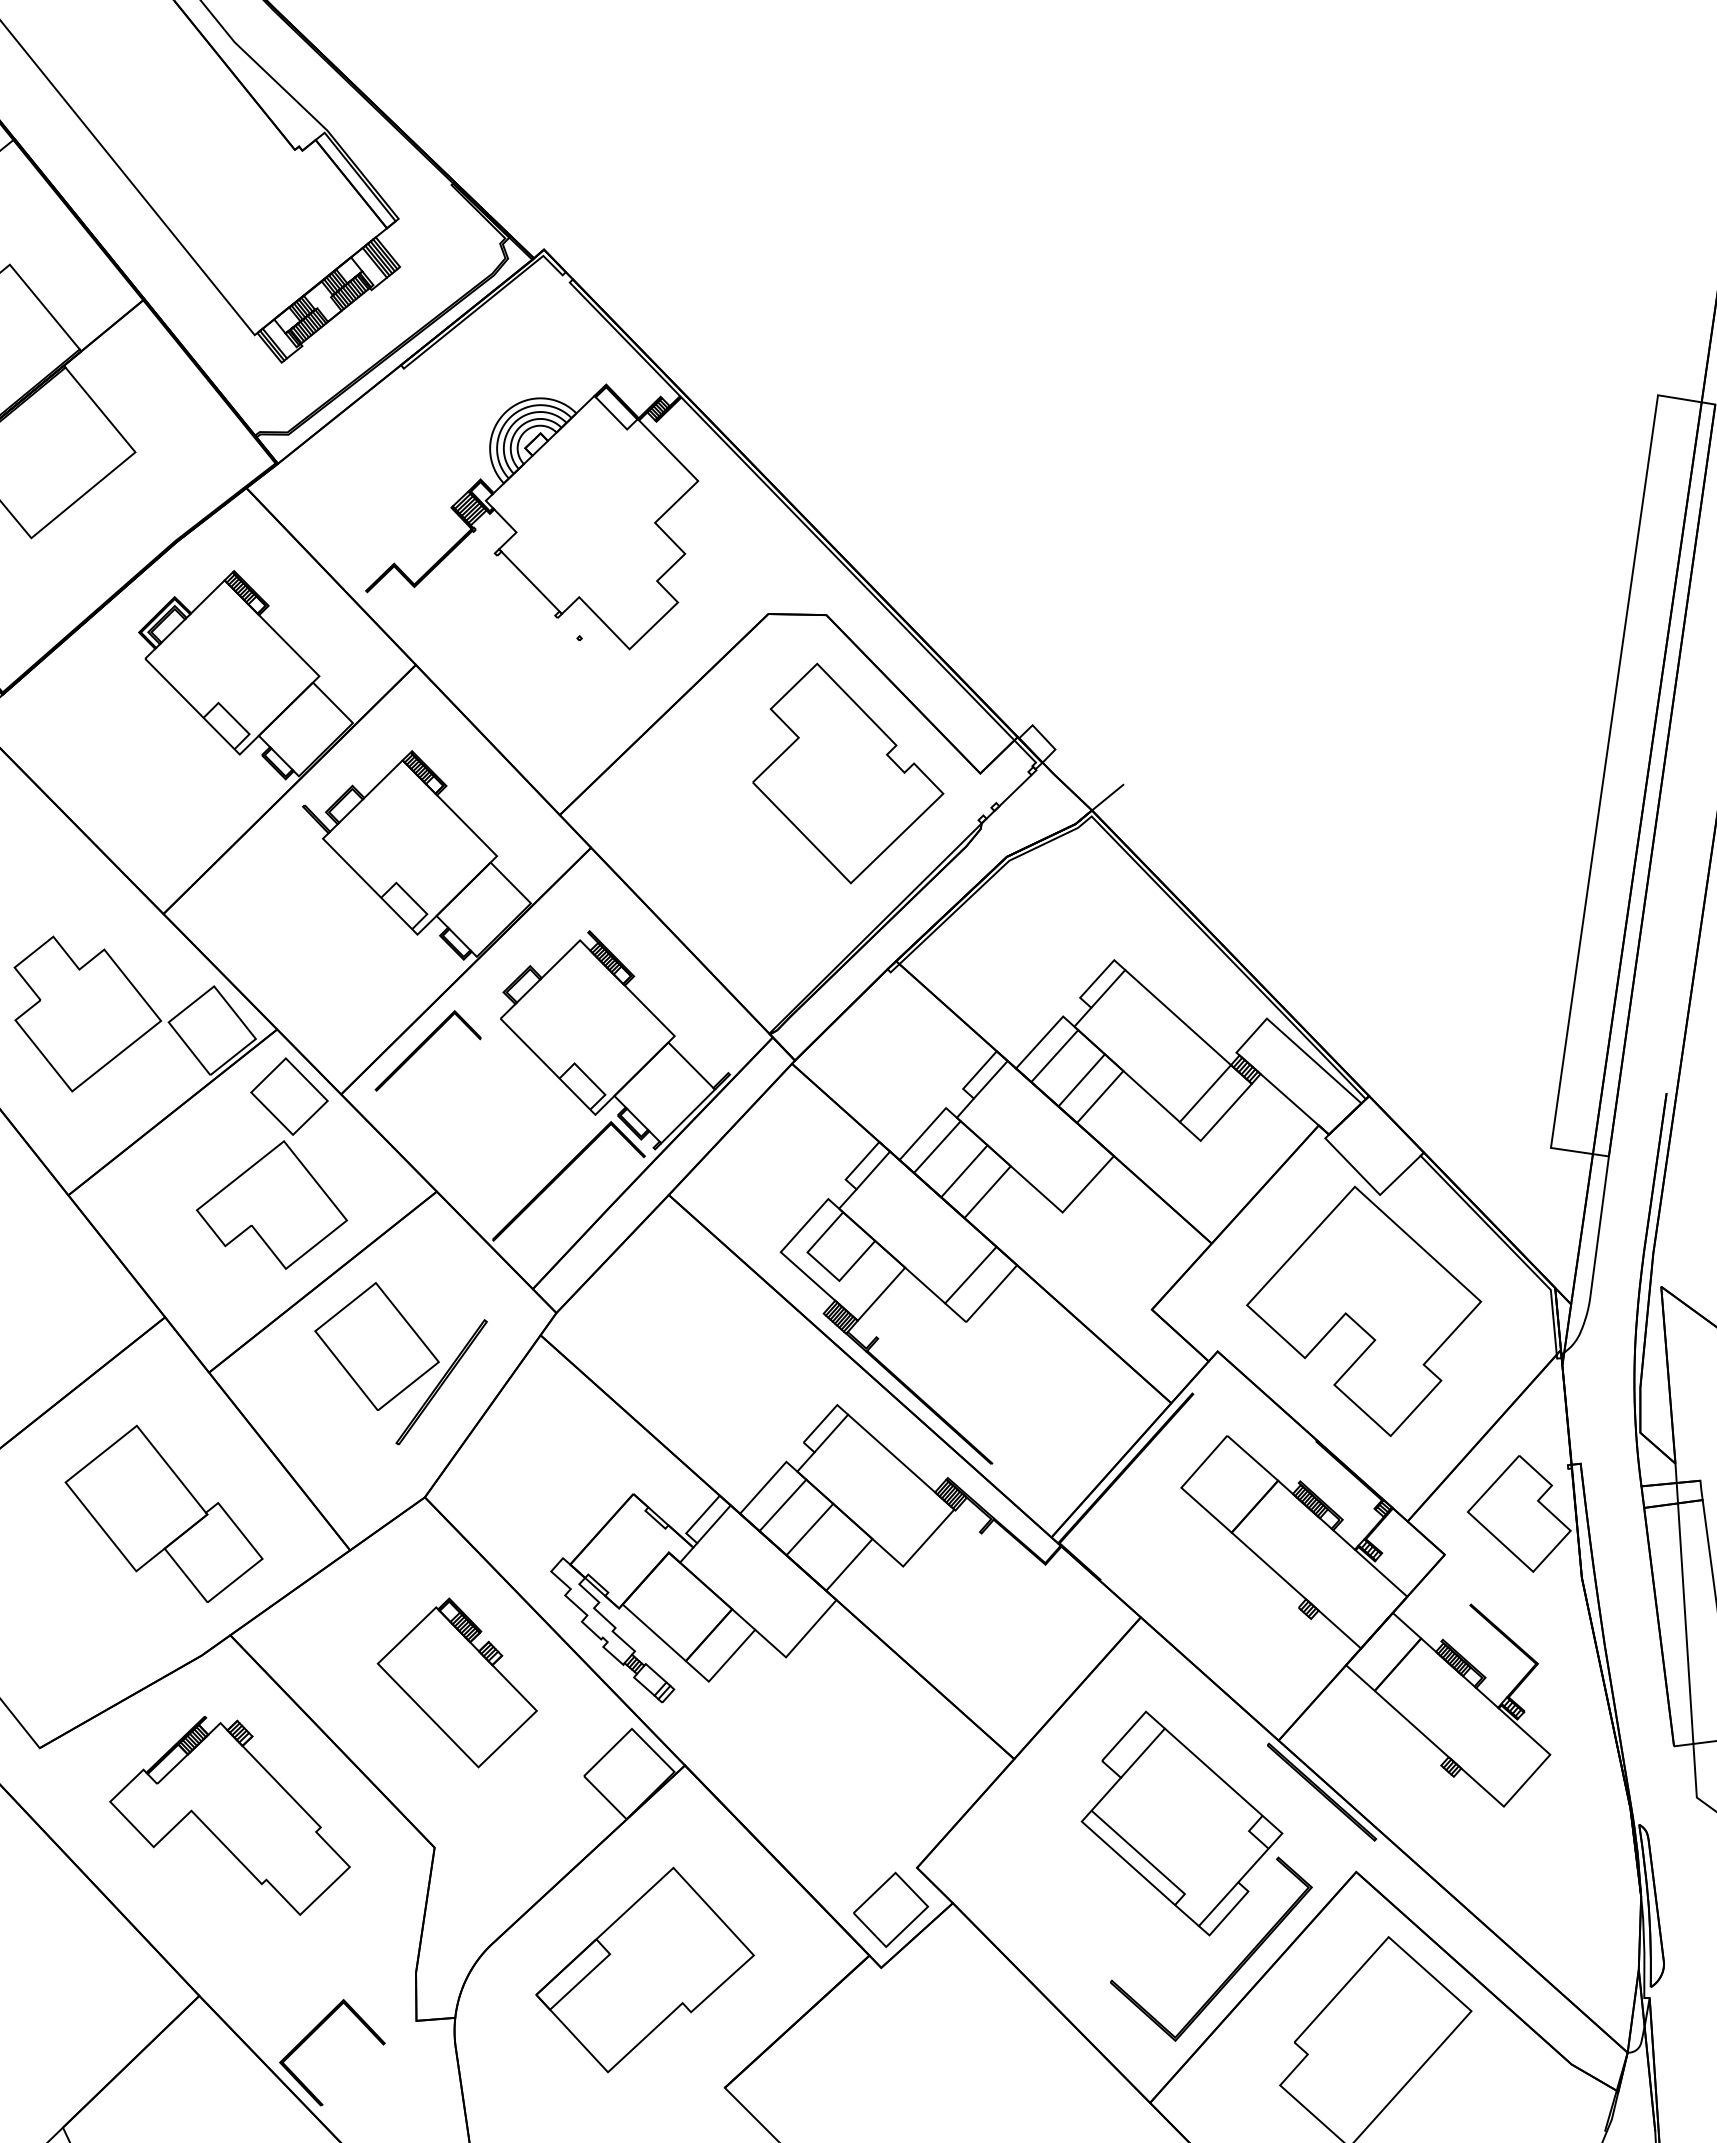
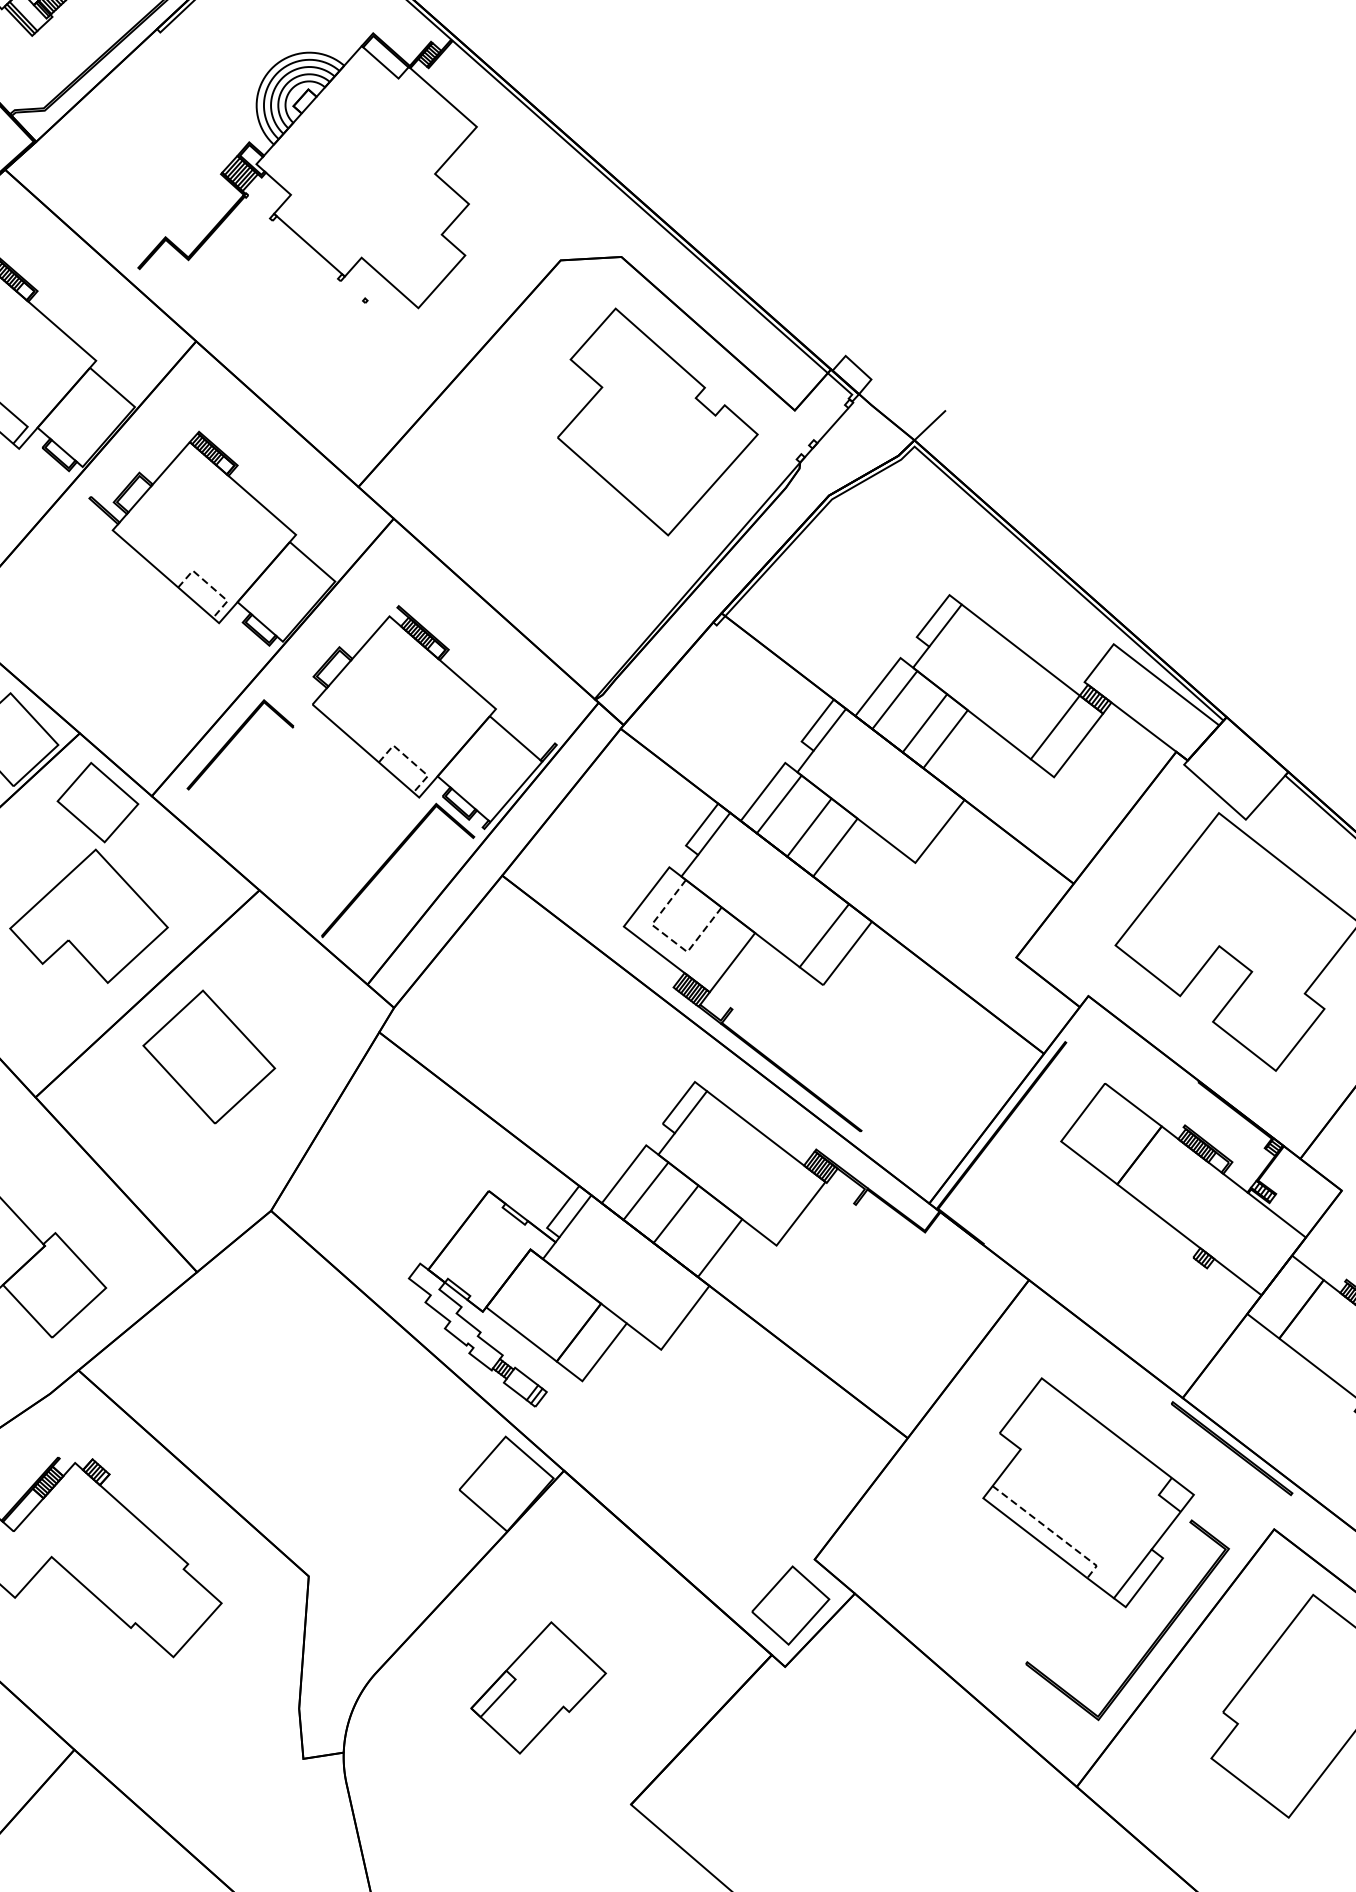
line: (411, 898) -> (209, 585), solid -> dashed
line: (589, 1079) -> (410, 761), solid -> dashed
line: (823, 1267) -> (669, 939), solid -> dashed
part: (441, 1382) -> (279, 1089), removed
part: (456, 1682) -> (318, 1401), removed
line: (1142, 1752) -> (1041, 1421), removed
line: (1144, 1857) -> (1051, 1530), solid -> dashed
part: (644, 1969) -> (537, 1687), size x0.6
part: (313, 2033) -> (196, 1780), removed

